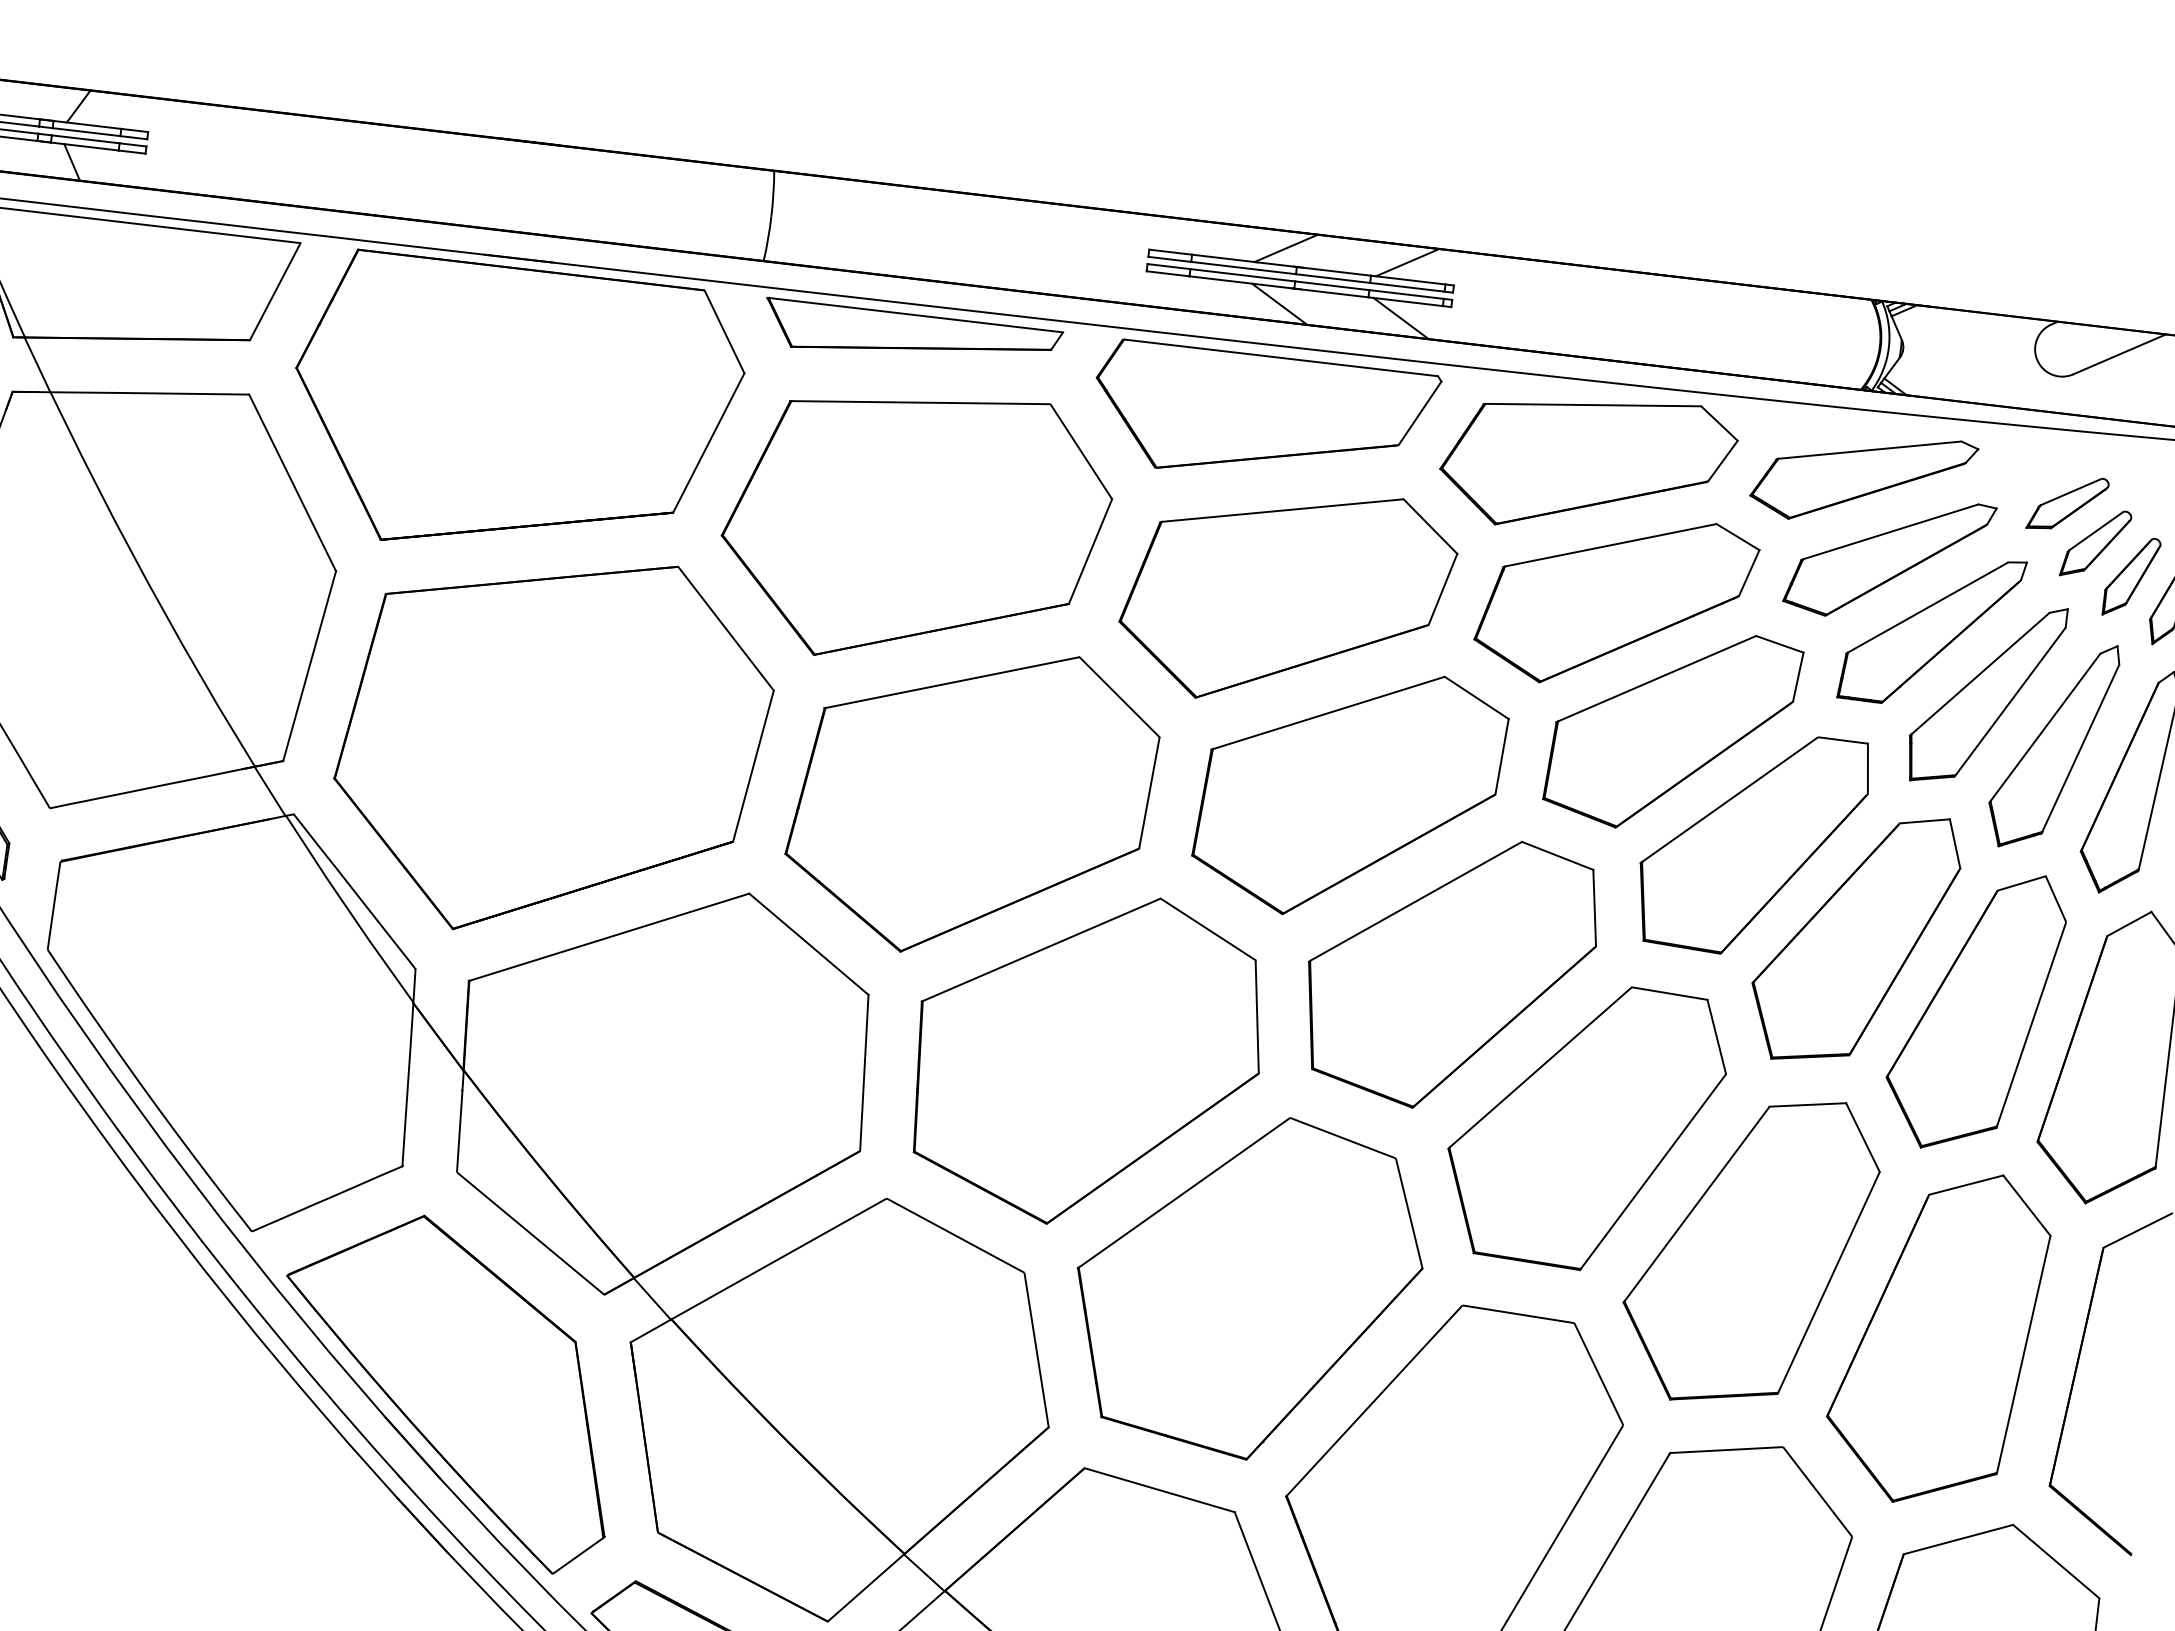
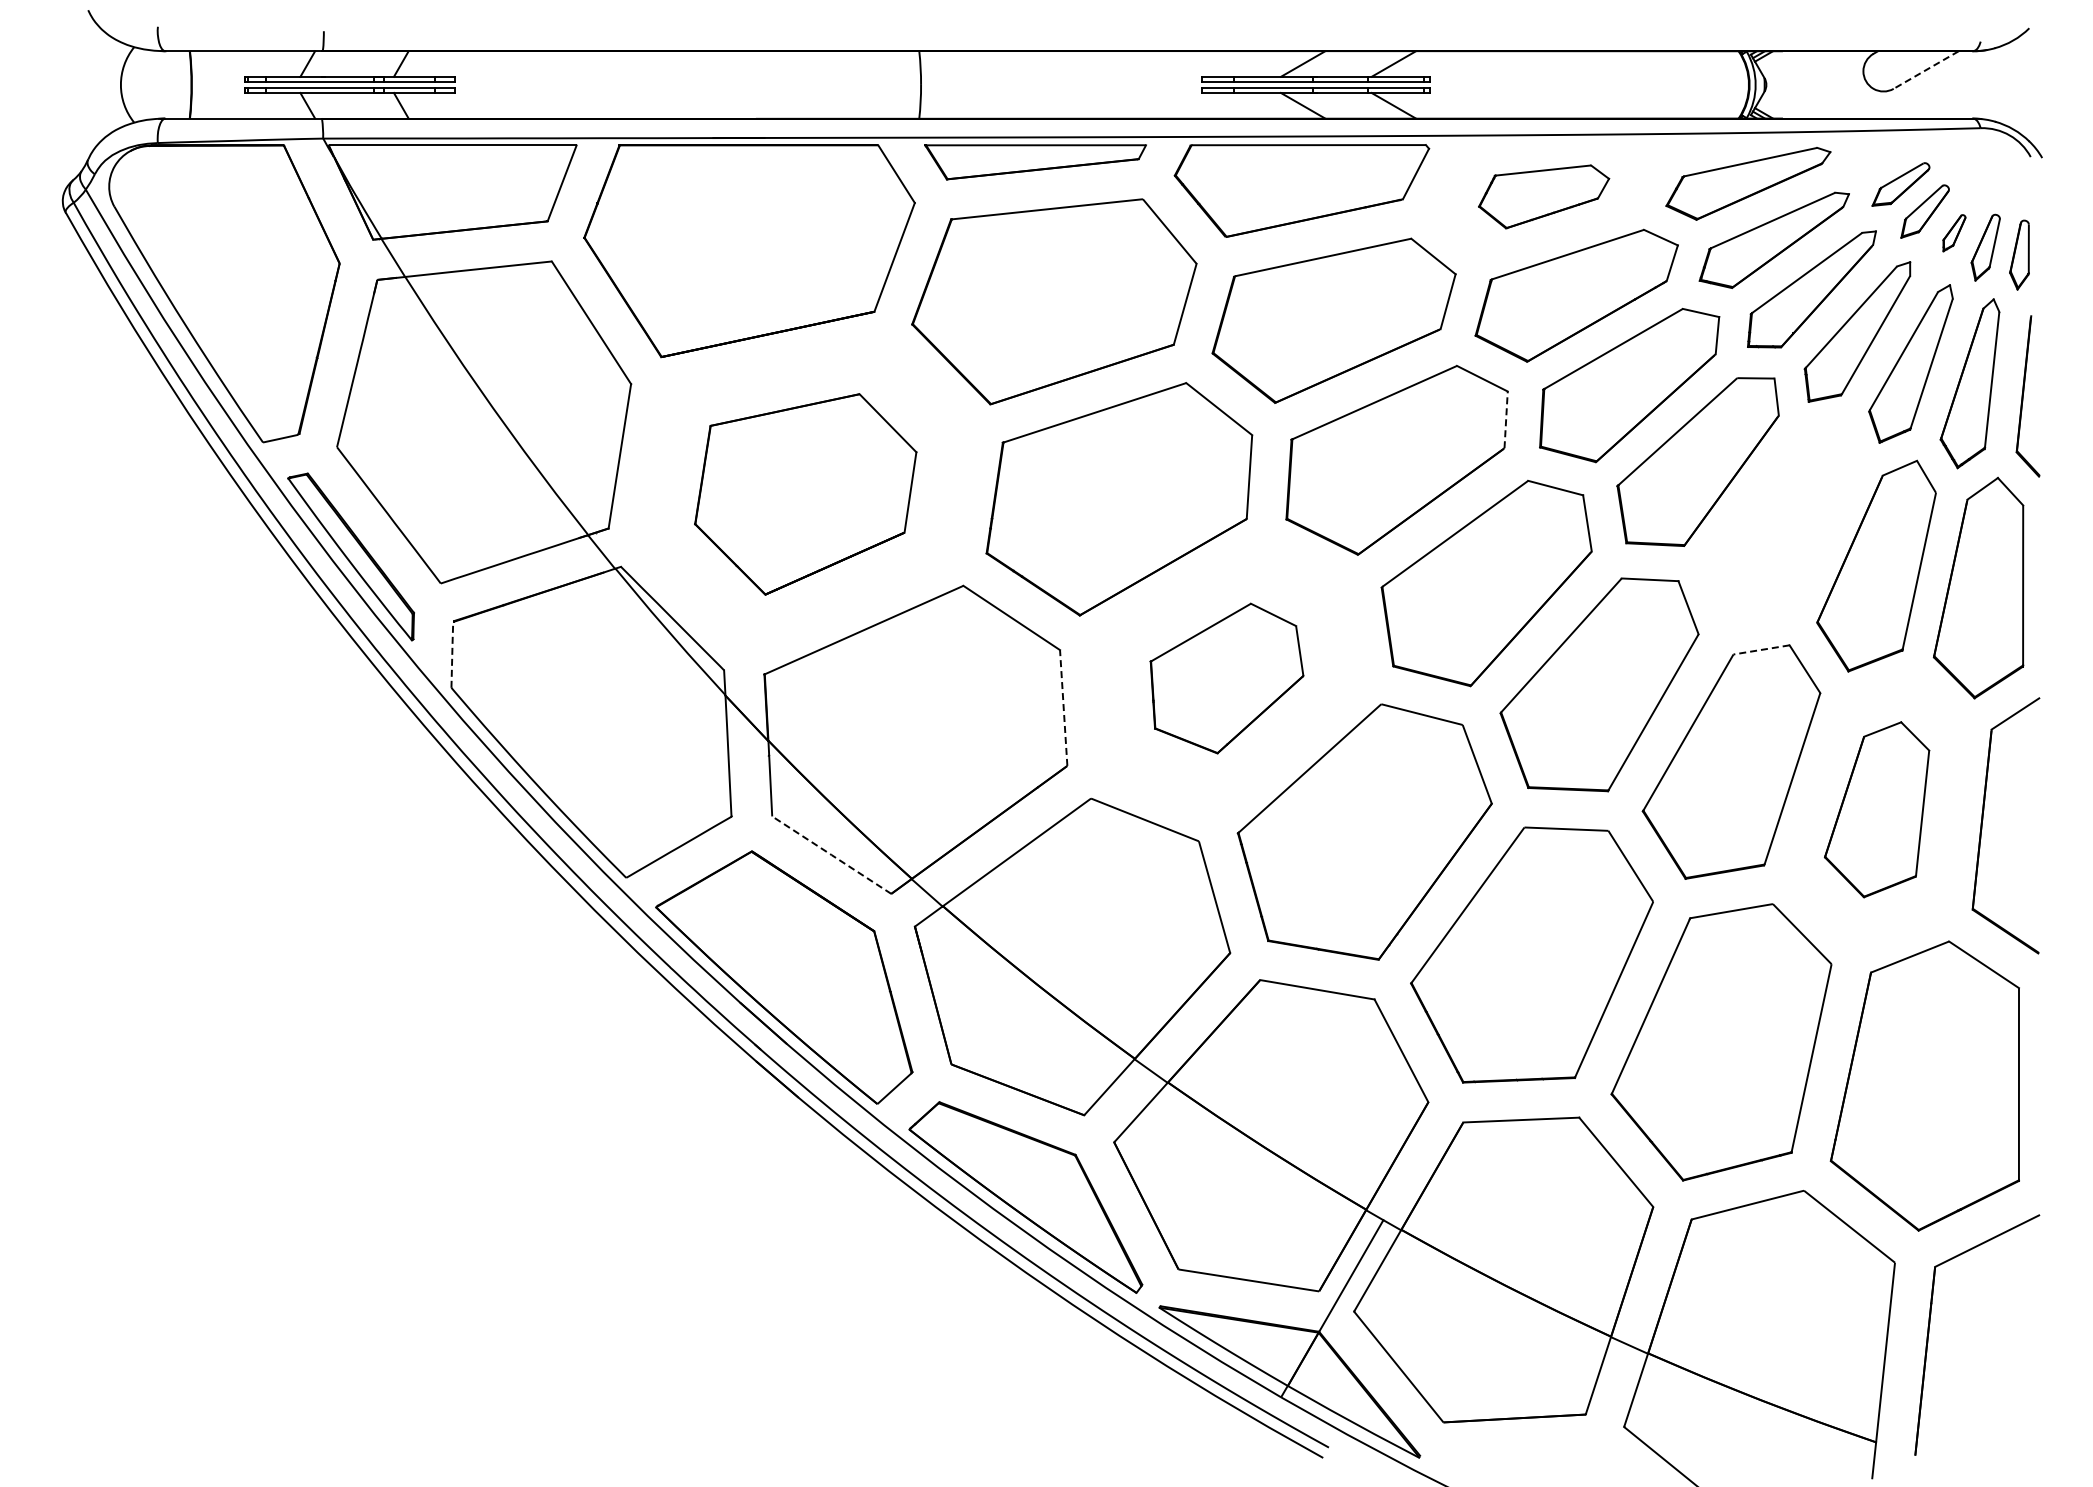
line: (2119, 355) -> (1926, 70), solid -> dashed
part: (1587, 463) -> (1543, 196), size x0.6
part: (2131, 577) -> (1954, 233), size x0.6
part: (552, 746) -> (805, 494), size x0.7
line: (1502, 756) -> (1506, 419), solid -> dashed
line: (54, 905) -> (452, 654), solid -> dashed
part: (1854, 938) -> (1781, 523), removed
part: (1086, 1059) -> (1226, 678), size x0.6
line: (864, 1072) -> (1063, 707), solid -> dashed
line: (1807, 1104) -> (1761, 649), solid -> dashed
line: (530, 1233) -> (831, 855), solid -> dashed
part: (1936, 1336) -> (1876, 809), size x0.7

